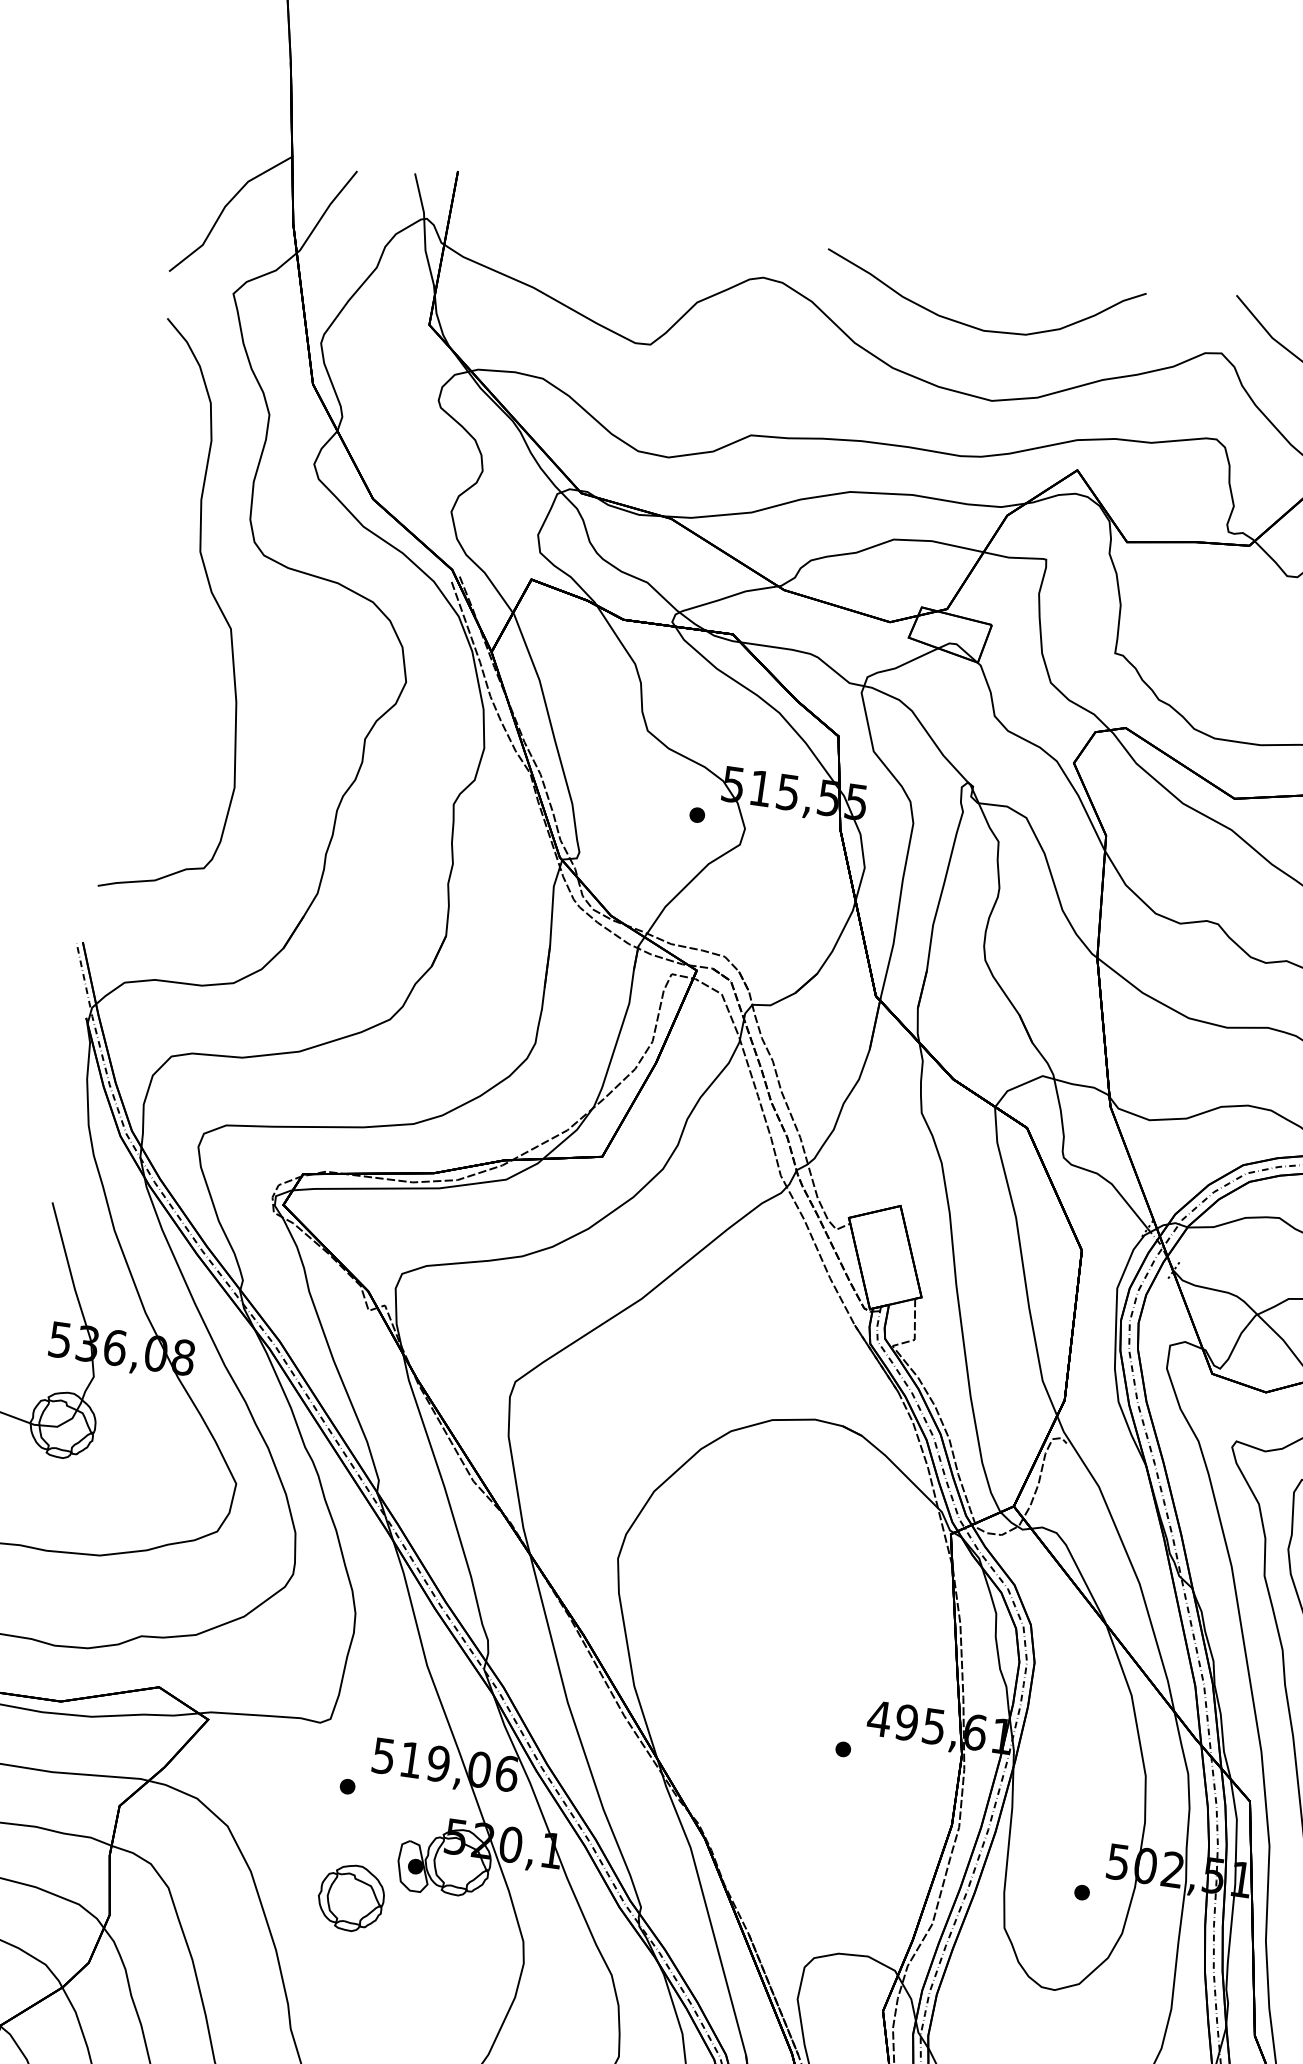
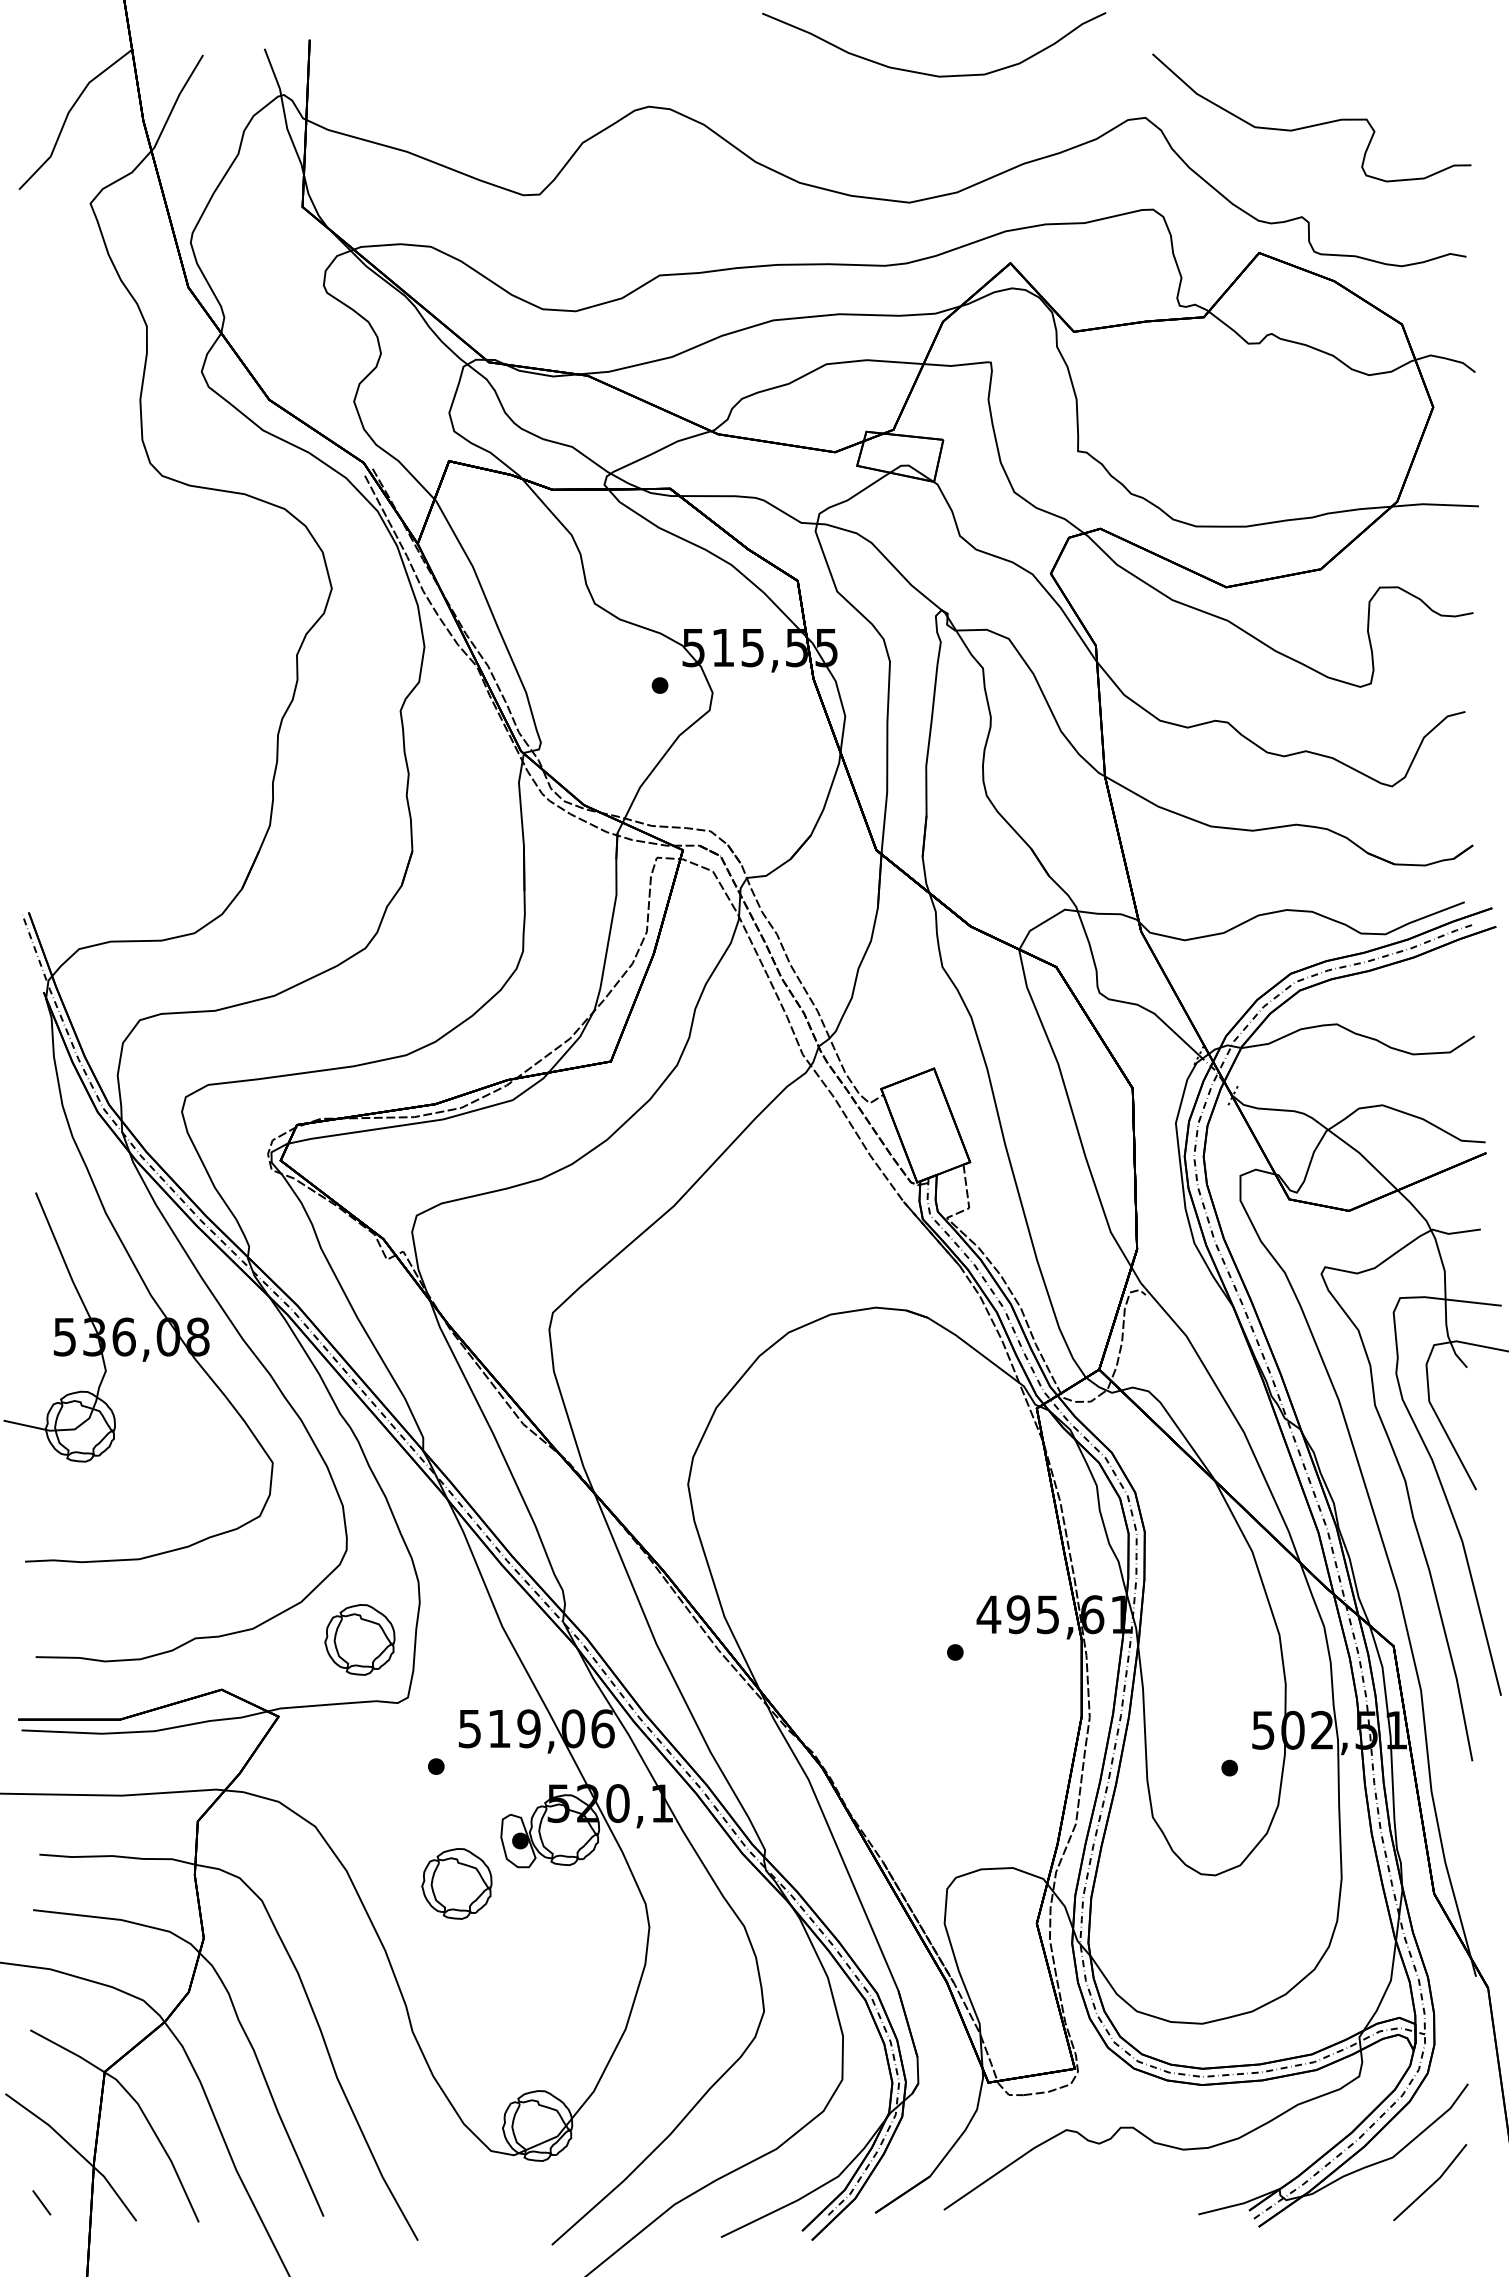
curve: (974, 326) -> (928, 73), moved
curve: (214, 599) -> (116, 530), removed
part: (293, 1658) -> (359, 1639), added

